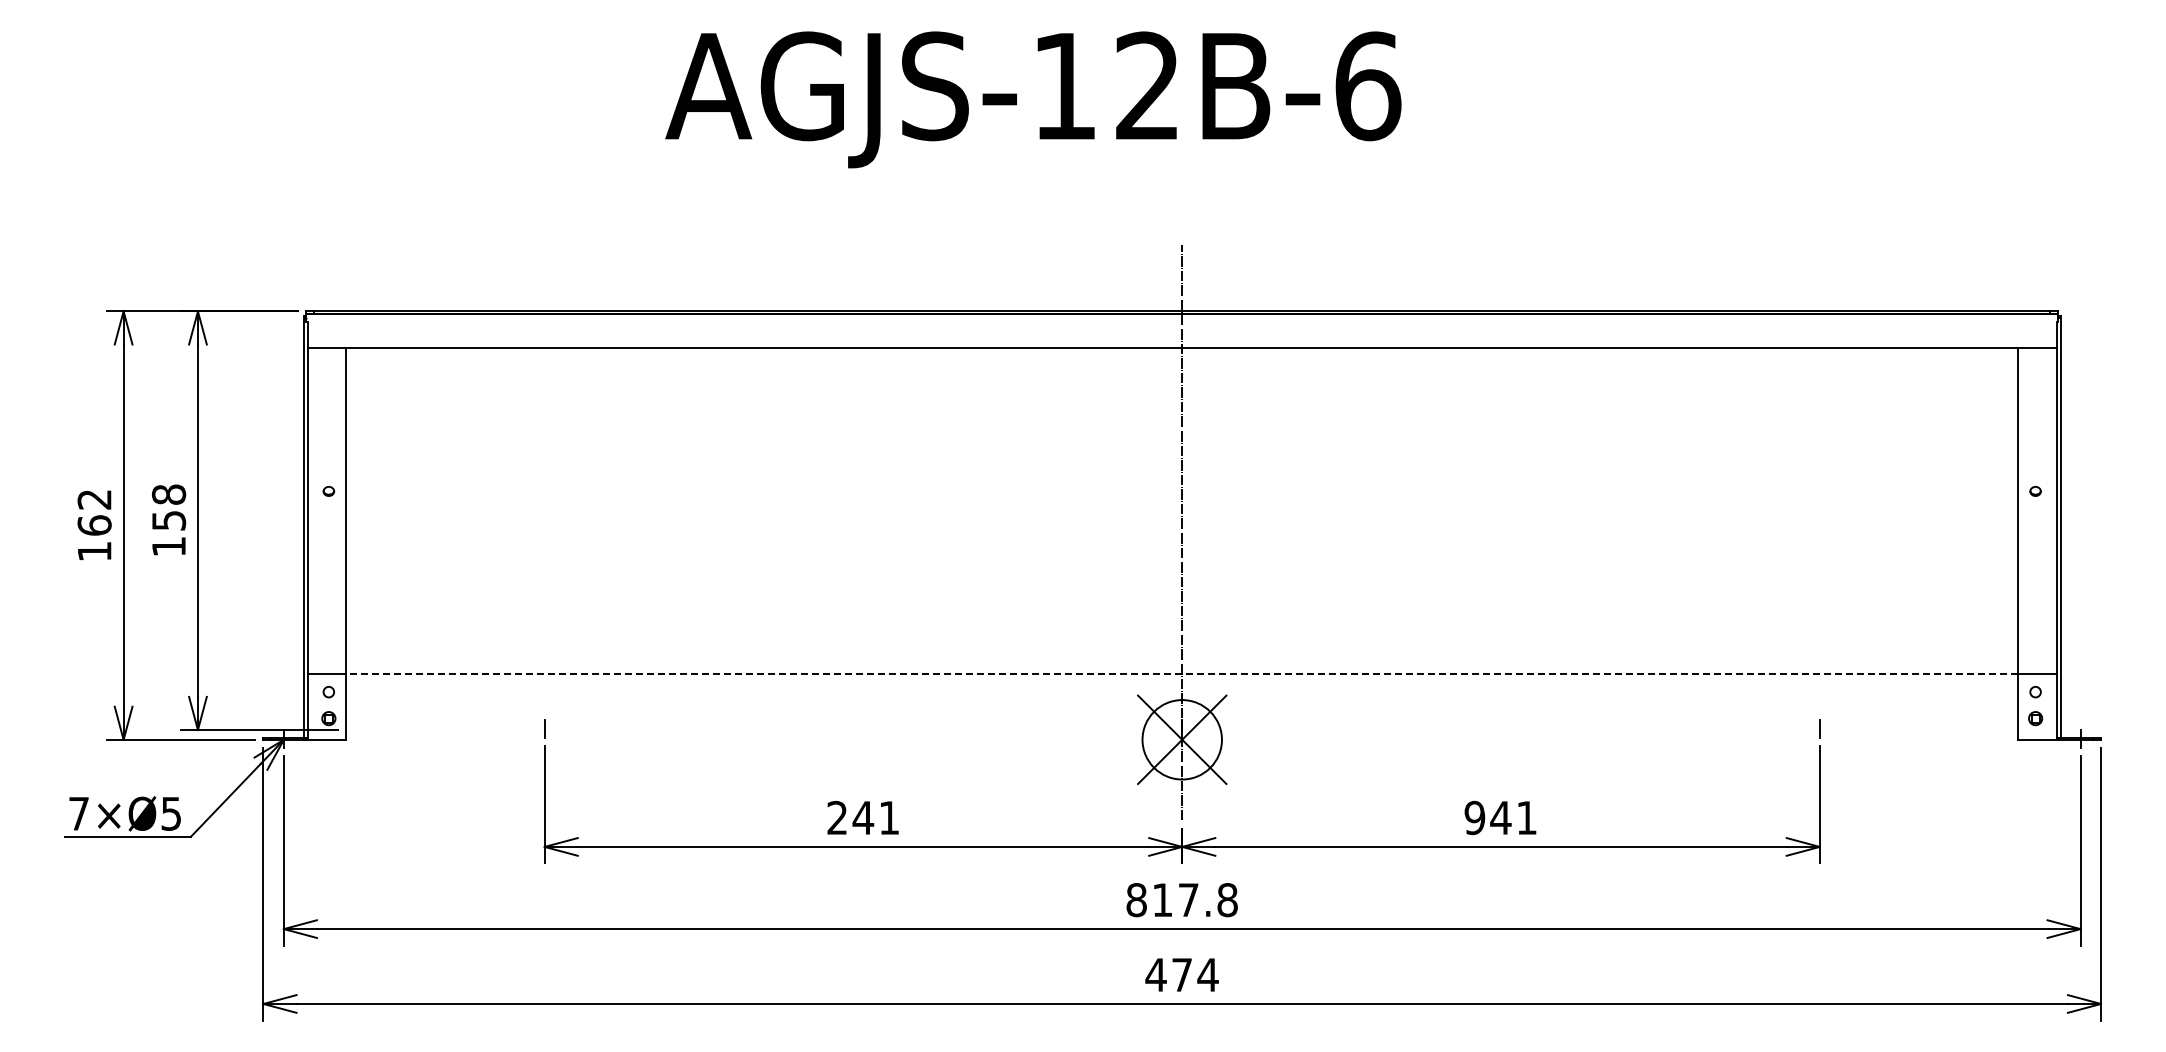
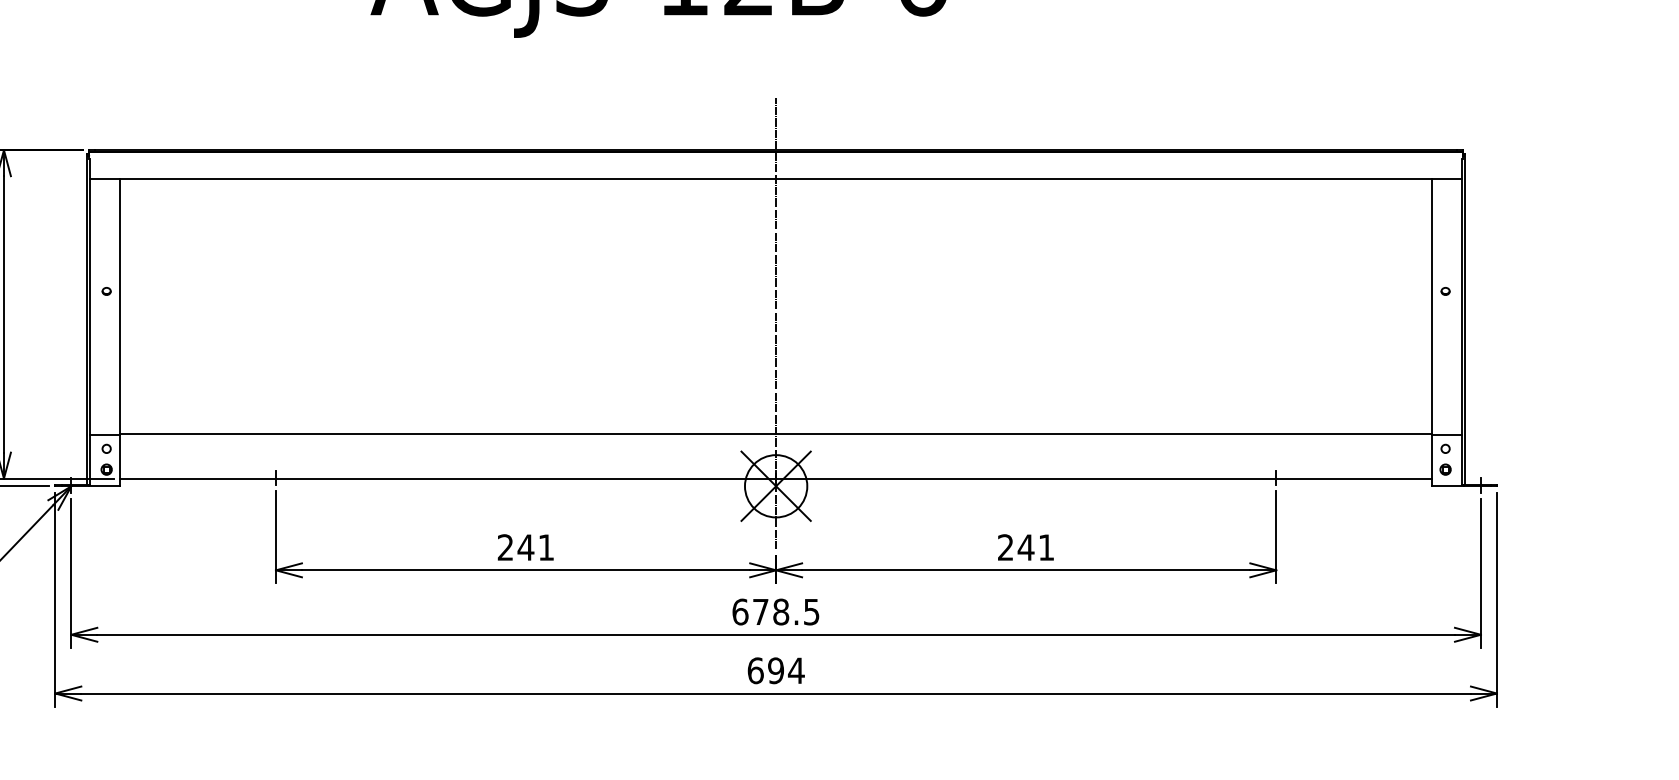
line: (1181, 673) -> (775, 434), dashed -> solid
line: (1182, 730) -> (776, 478), added
text: (1474, 818) -> (1005, 548), 941 -> 241
text: (1181, 900) -> (775, 612), 817.8 -> 678.5
text: (1168, 974) -> (765, 670), 474 -> 694

